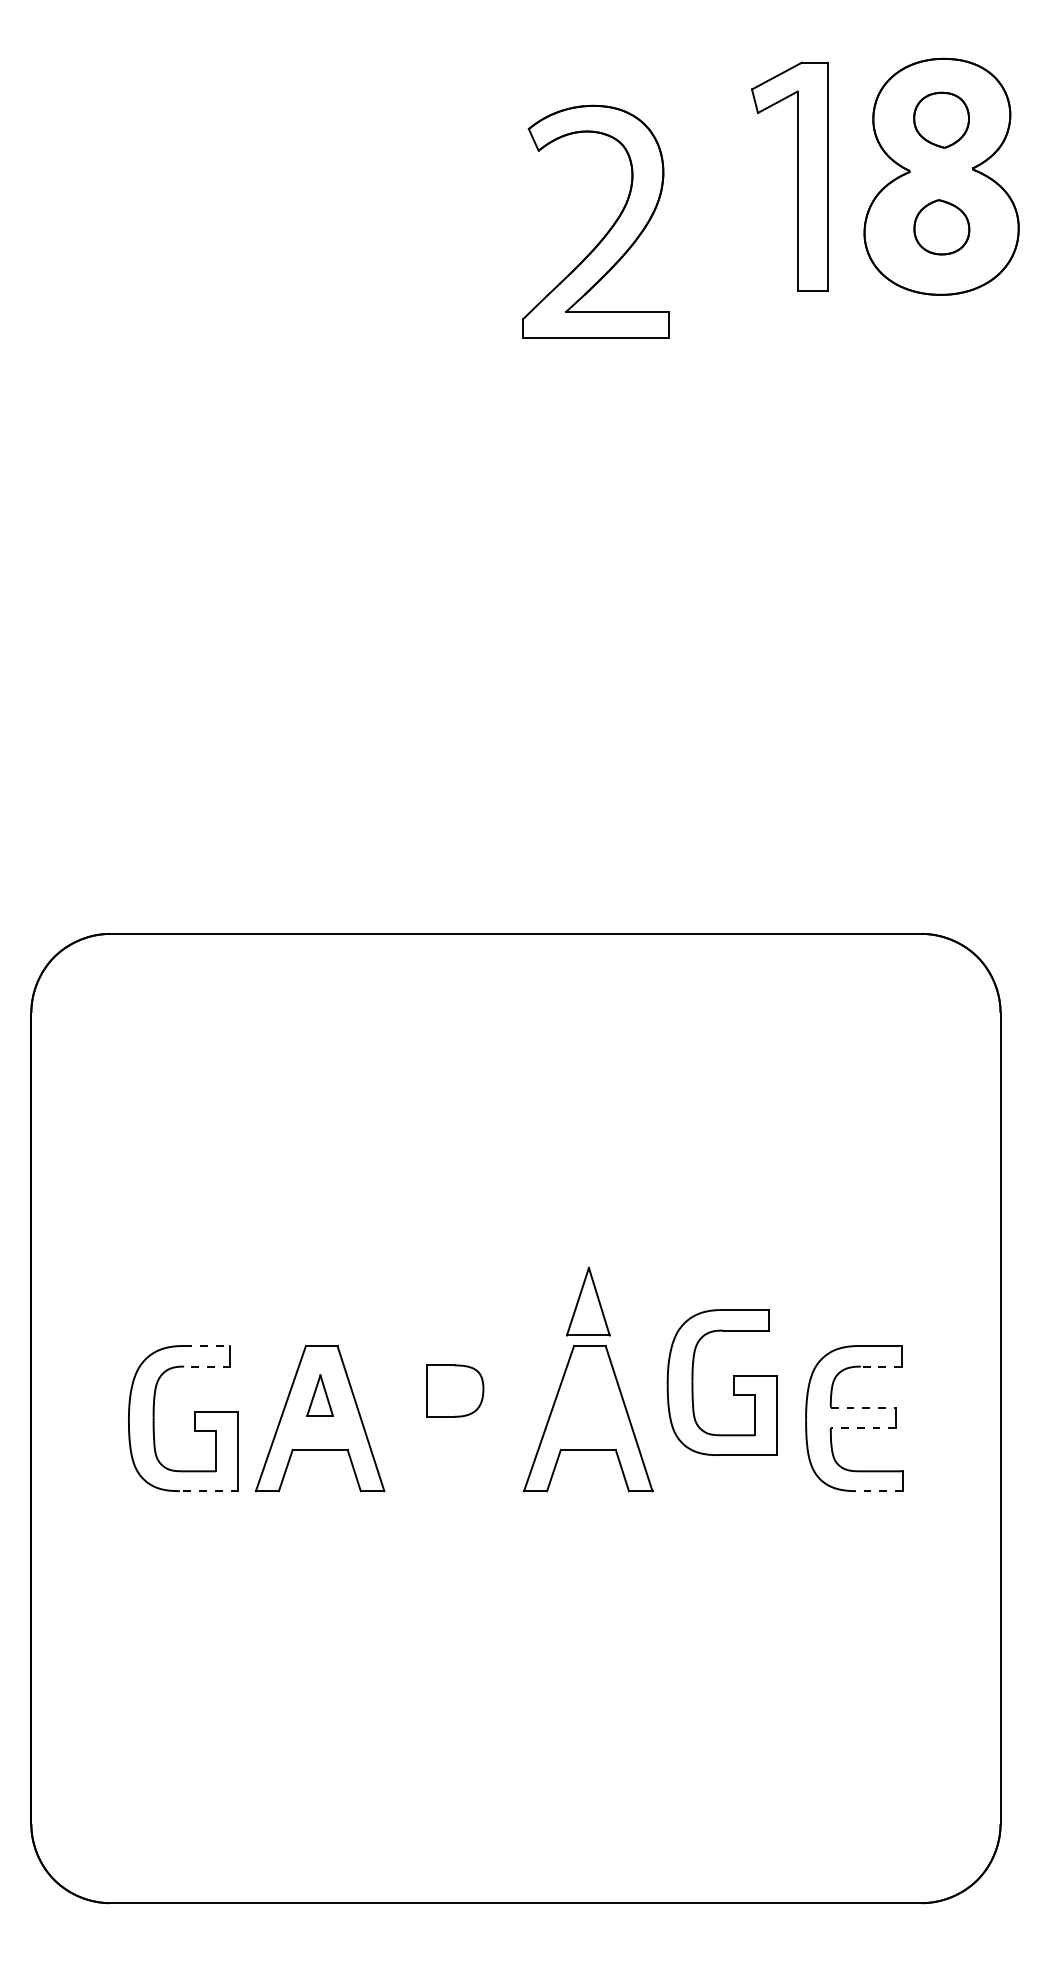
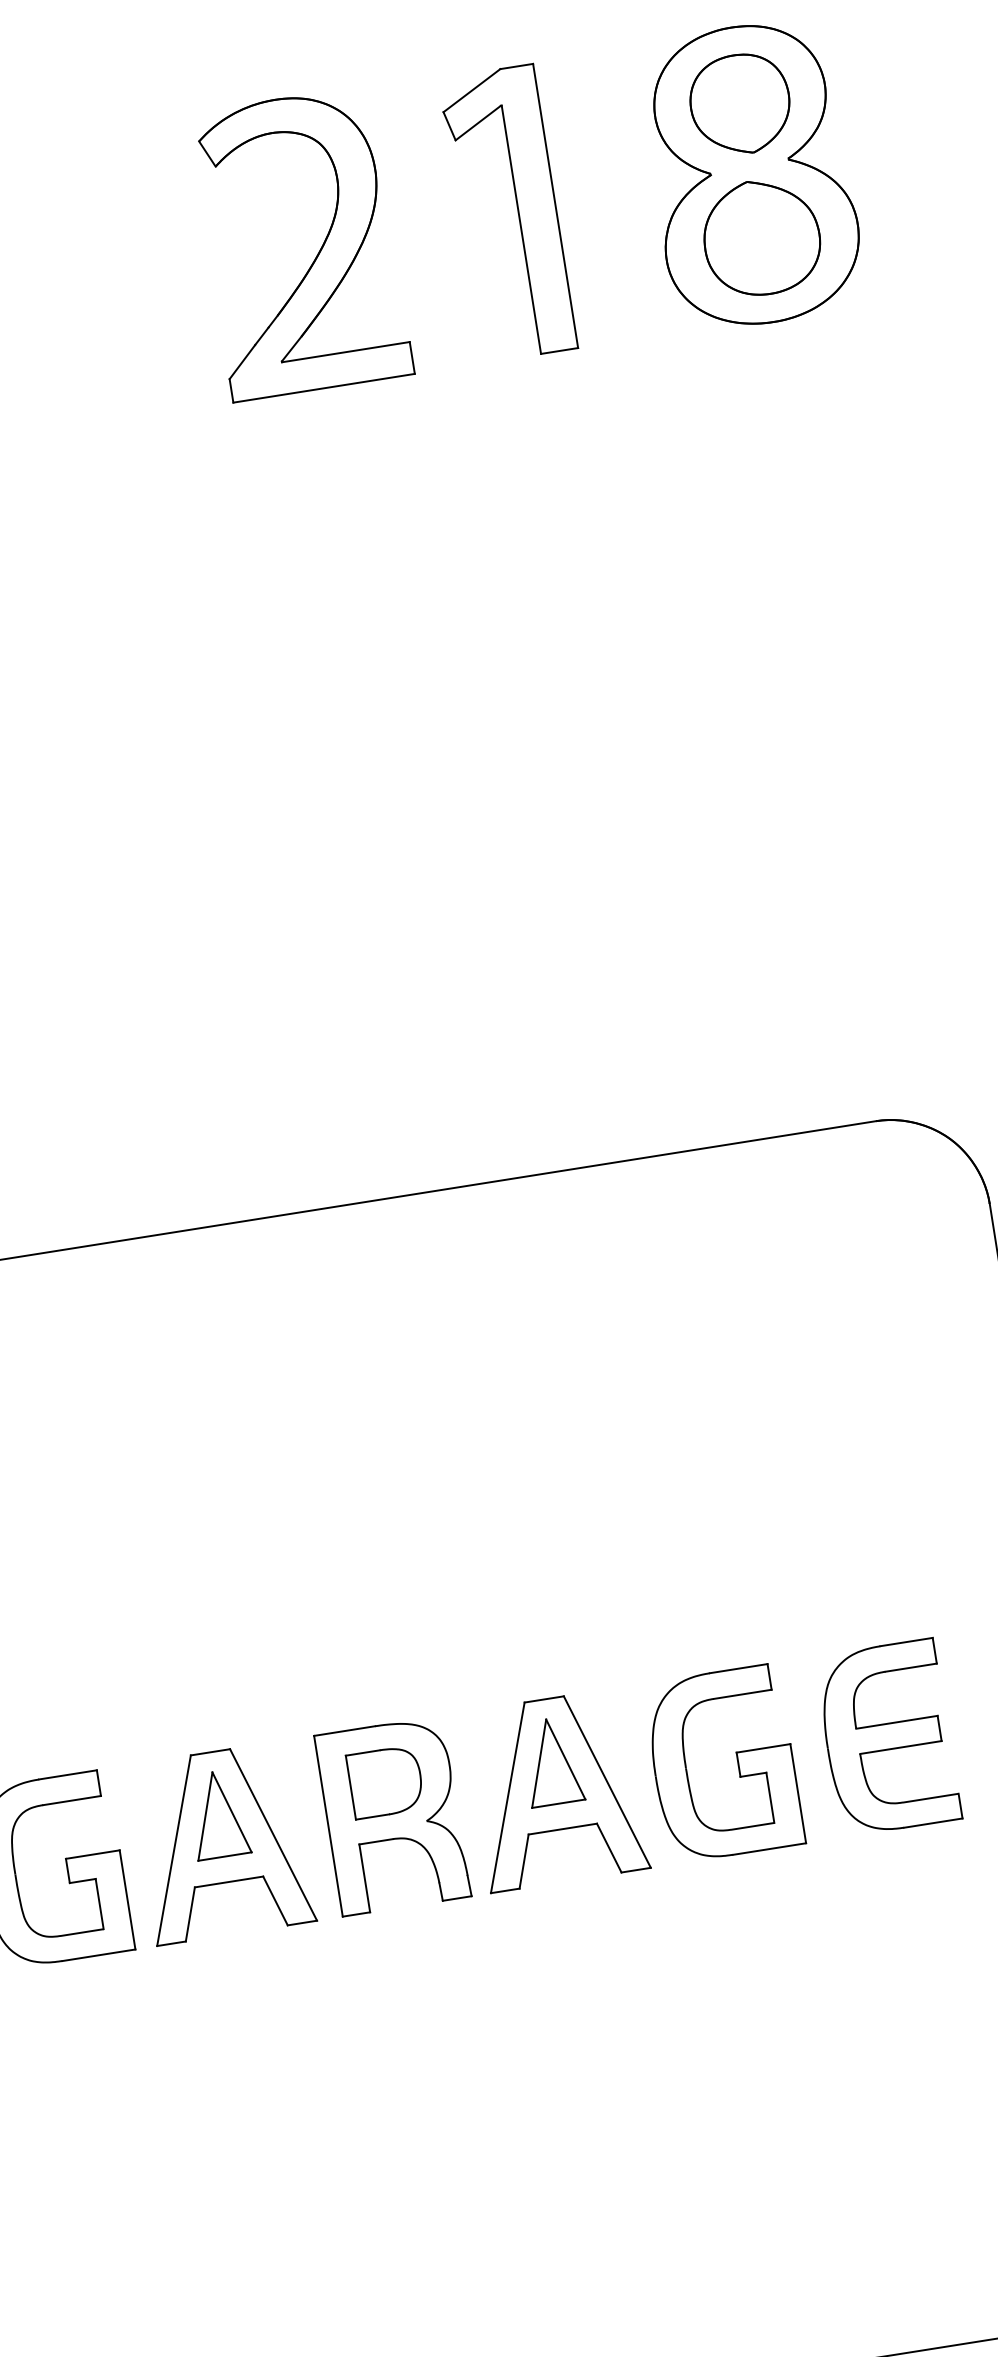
part: (941, 120) -> (740, 104), size x1.43
part: (797, 176) -> (517, 211), moved
part: (941, 227) -> (761, 238), size x1.67
part: (606, 232) -> (316, 254), moved
part: (588, 1301) -> (552, 1761), moved
line: (207, 1345) -> (68, 1774), dashed -> solid
line: (206, 1366) -> (71, 1800), dashed -> solid
line: (881, 1366) -> (911, 1667), dashed -> solid
part: (733, 1382) -> (737, 1761), moved
part: (319, 1395) -> (217, 1814), size x1.67
line: (863, 1407) -> (896, 1722), dashed -> solid
part: (456, 1418) -> (392, 1816), added
line: (863, 1427) -> (900, 1747), dashed -> solid
line: (208, 1491) -> (98, 1955), dashed -> solid
line: (879, 1491) -> (933, 1823), dashed -> solid

